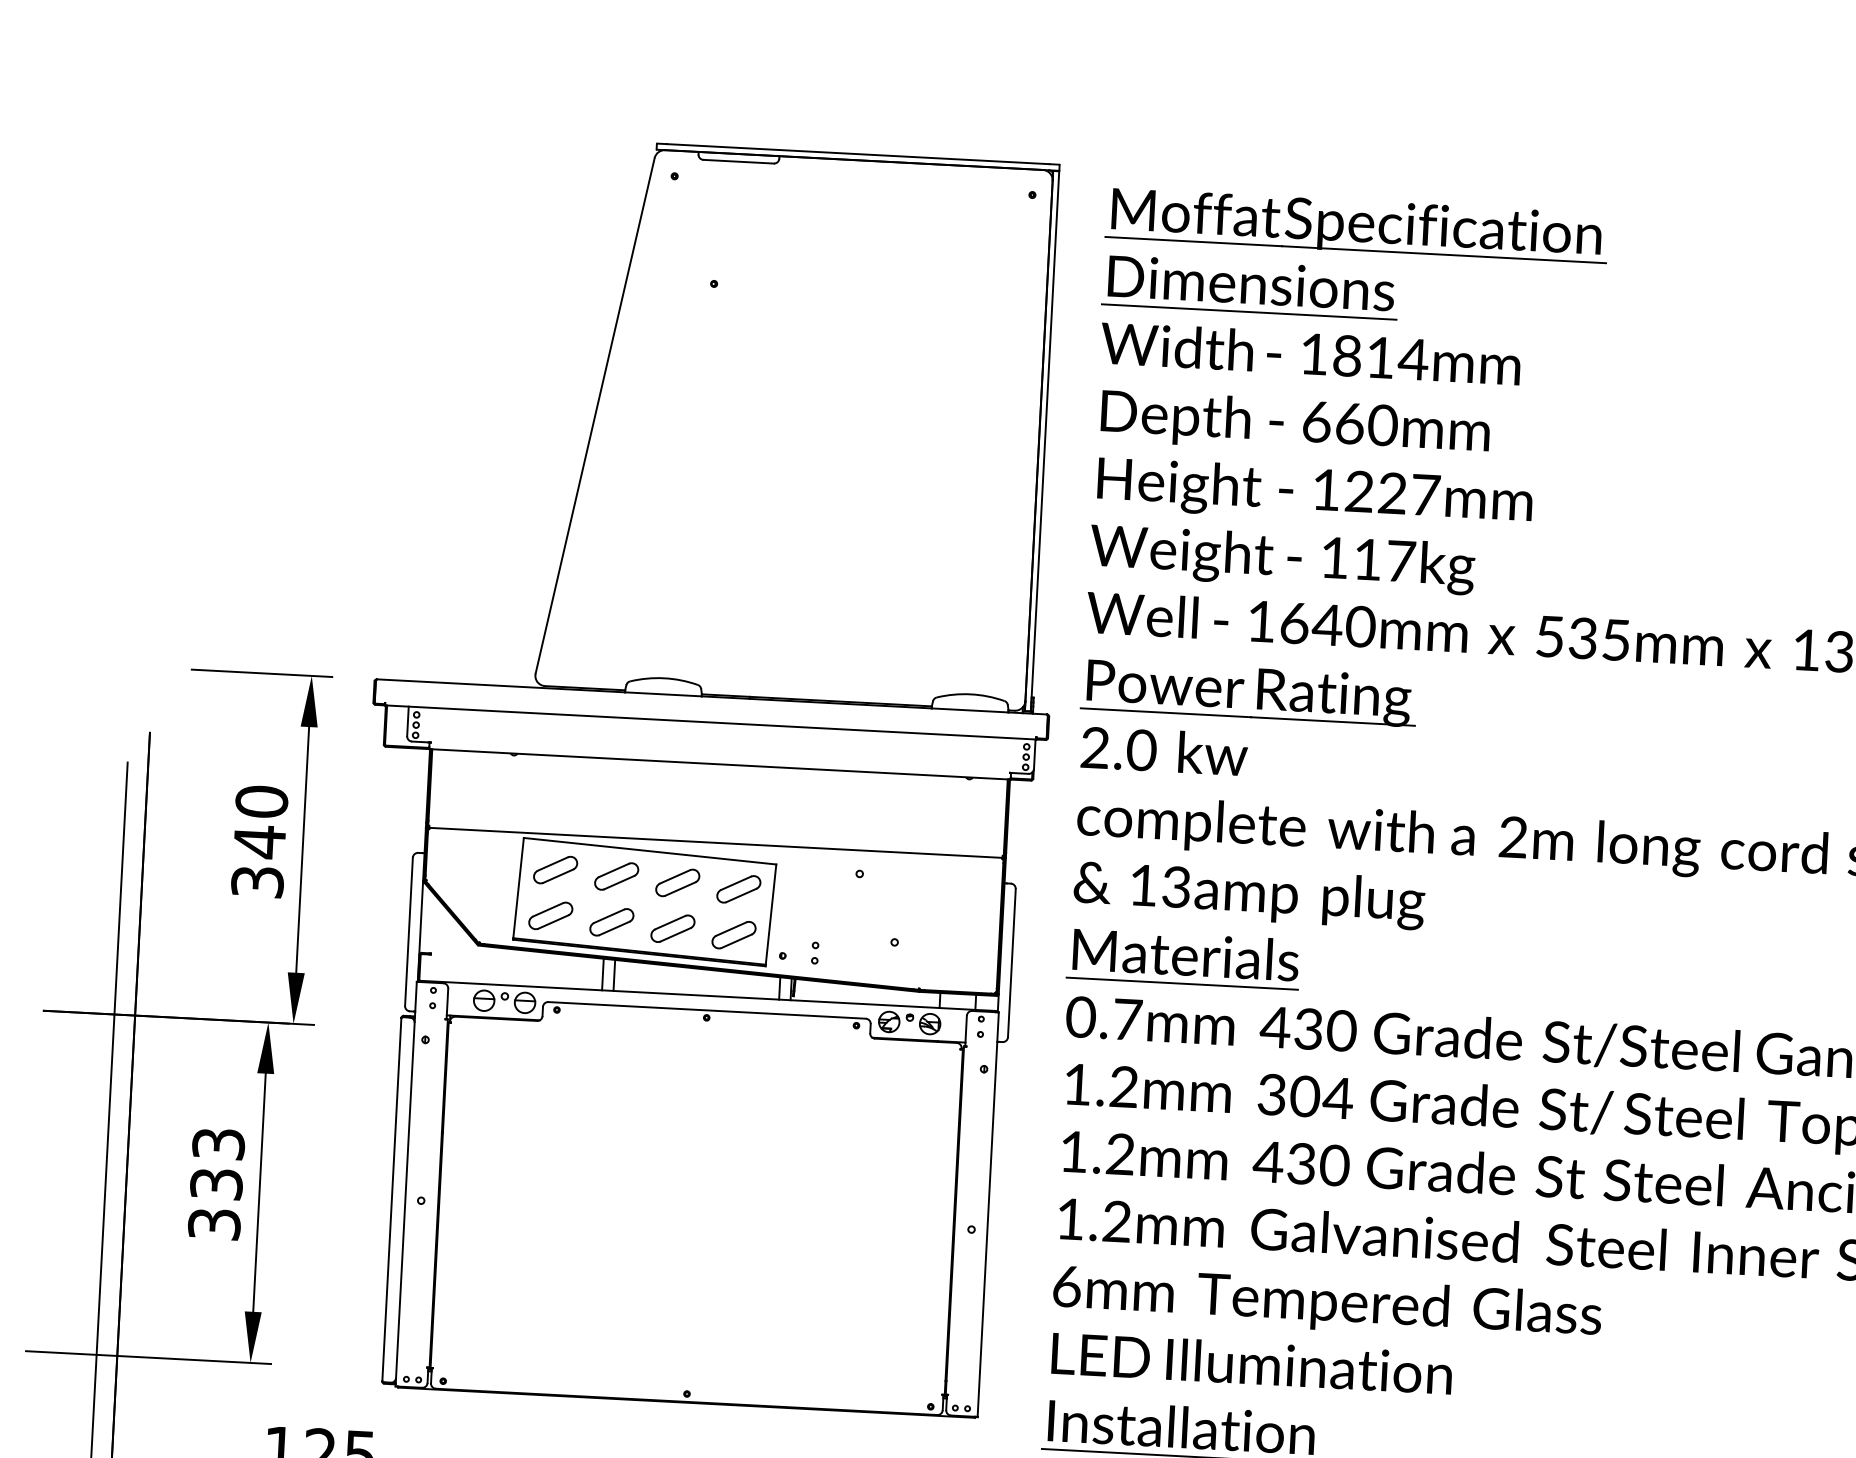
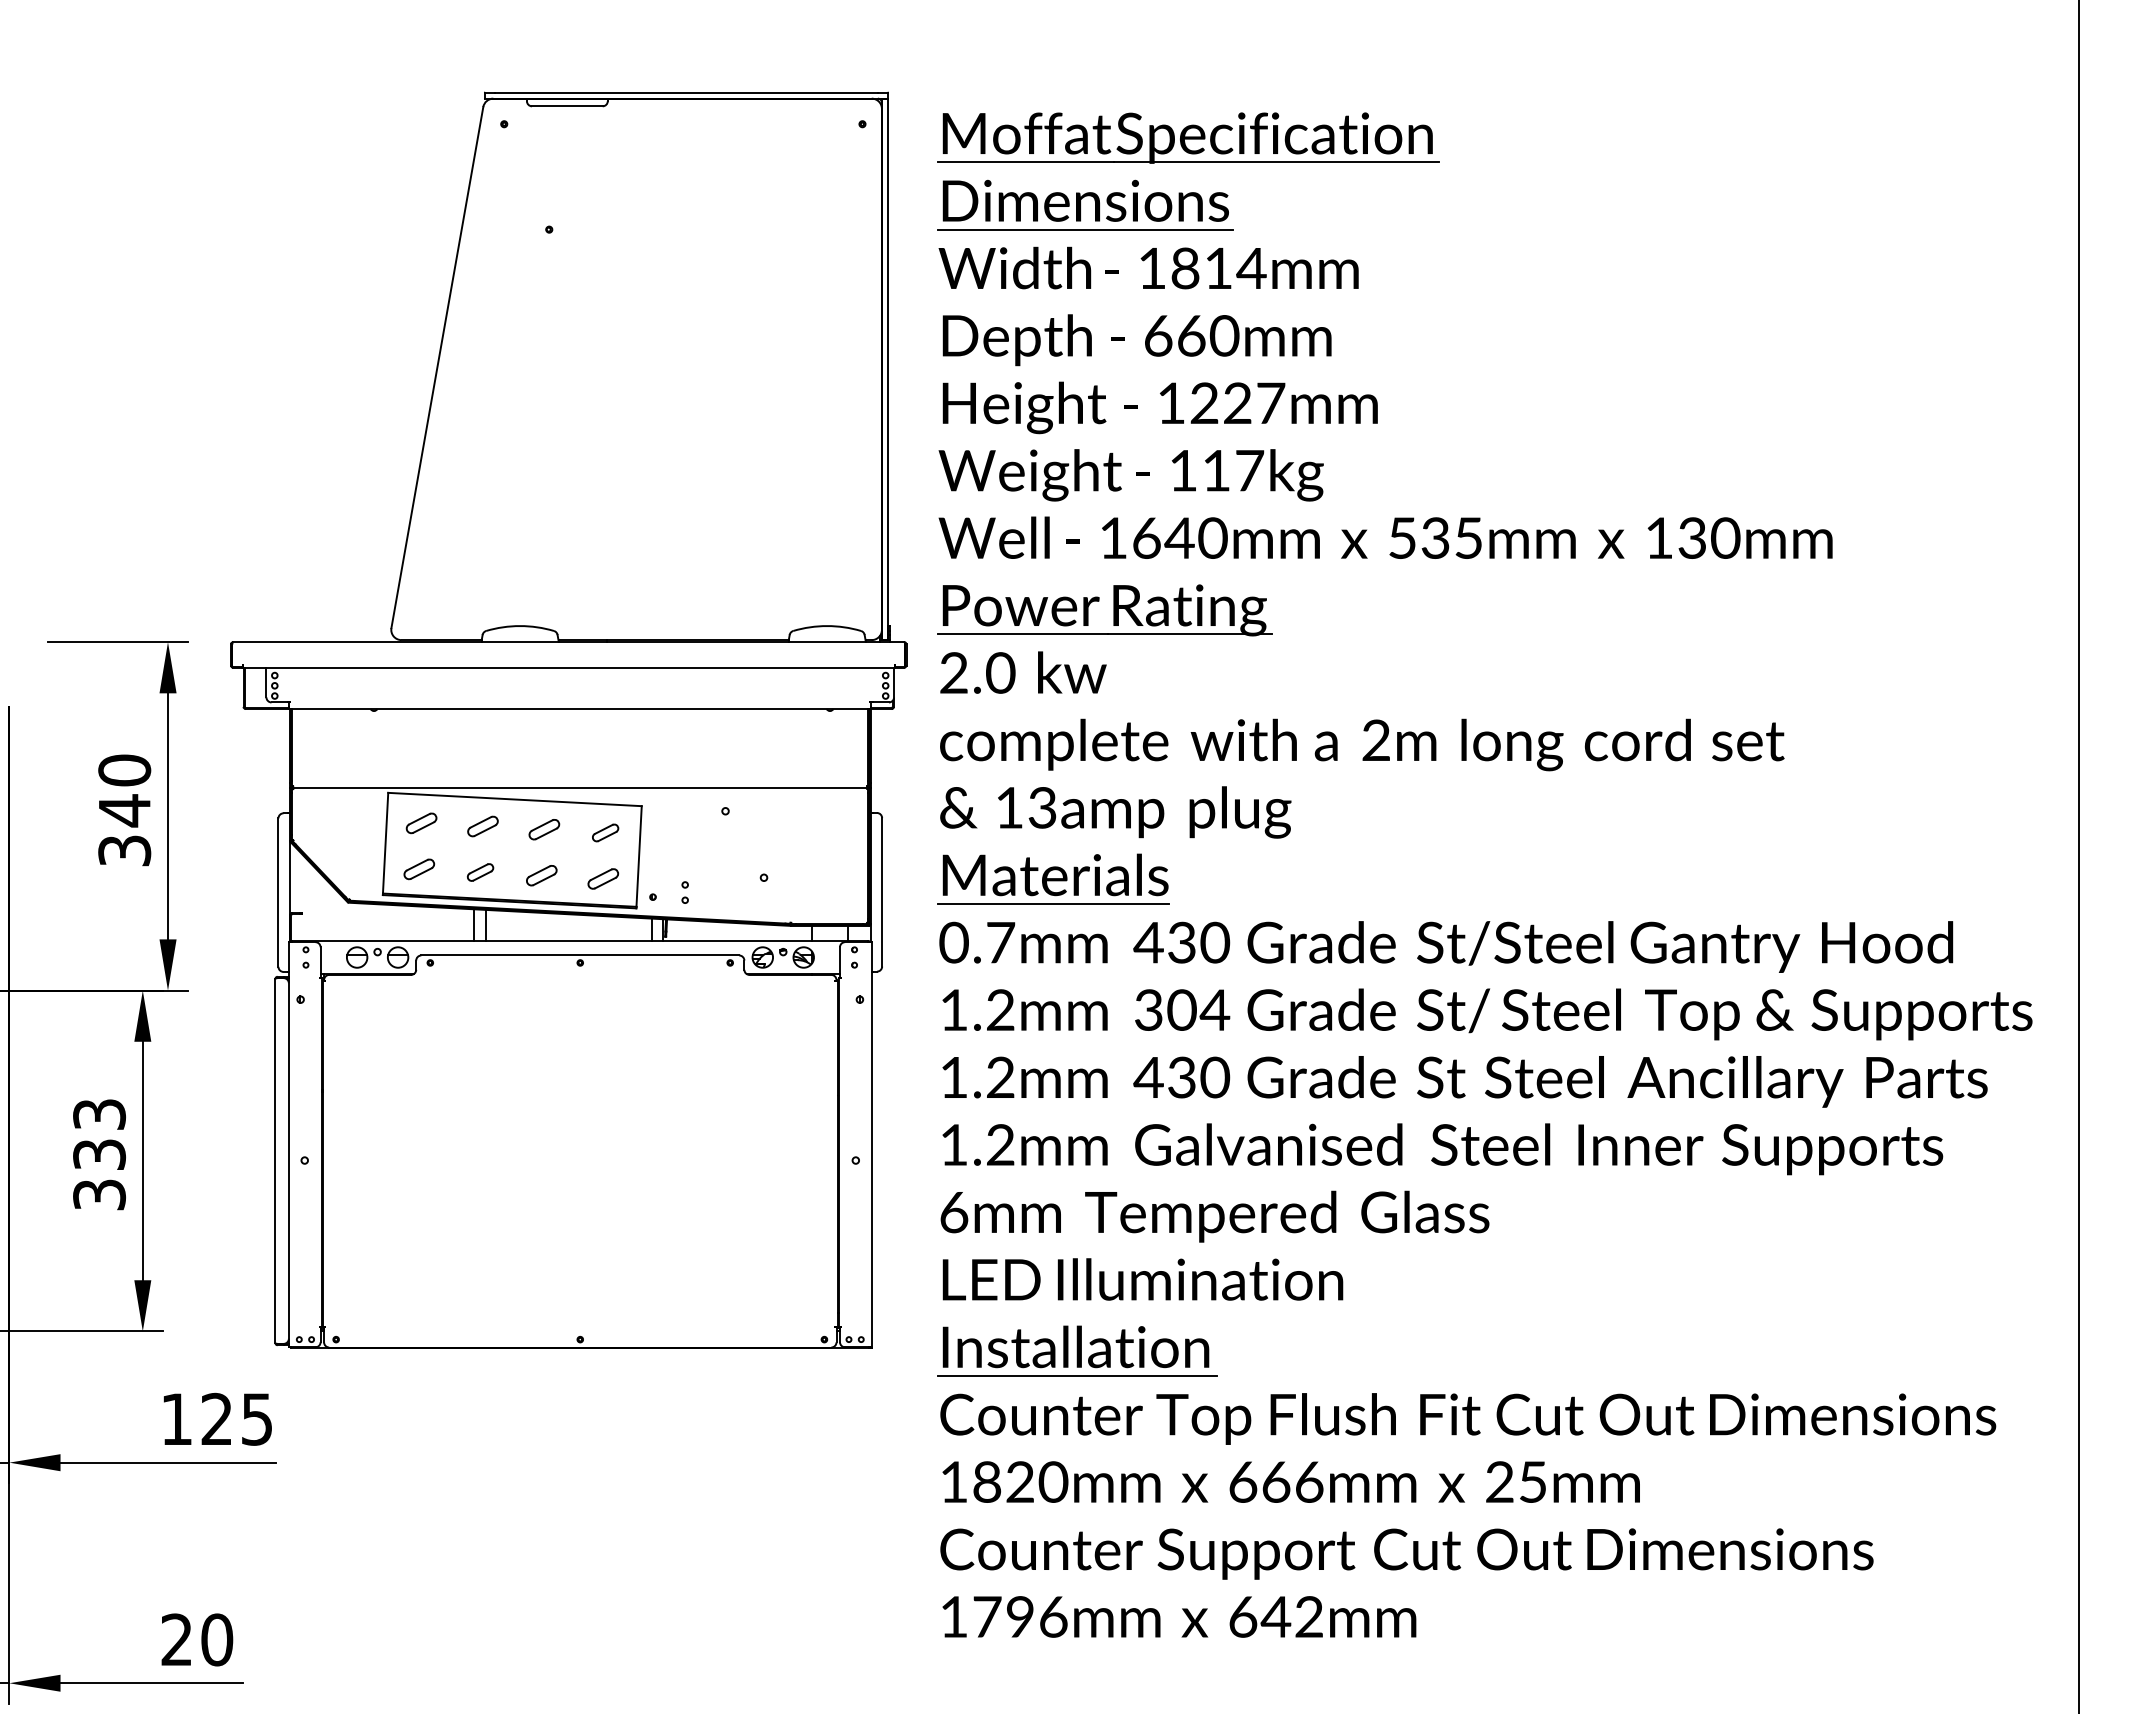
part: (555, 870) -> (421, 823), size x0.7
part: (616, 876) -> (482, 826), size x0.7
part: (677, 882) -> (544, 829), size x0.7
part: (738, 888) -> (605, 832), size x0.6
part: (551, 916) -> (419, 869), size x0.7
part: (611, 922) -> (480, 872), size x0.6
part: (672, 928) -> (541, 875), size x0.7
part: (734, 934) -> (603, 878), size x0.7

